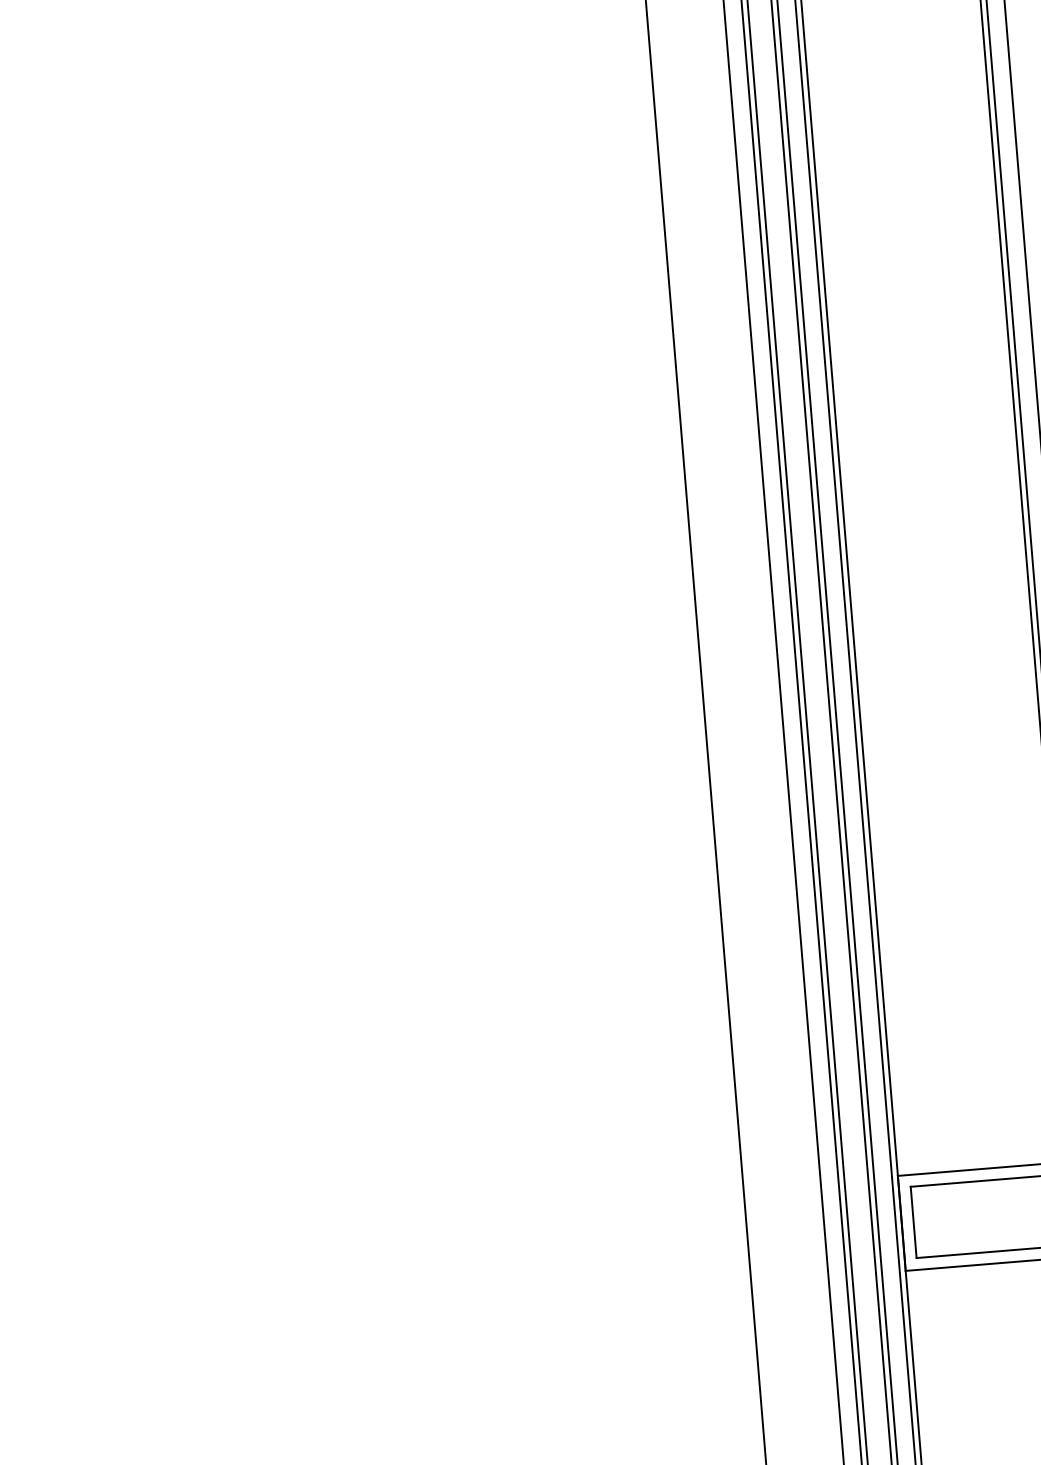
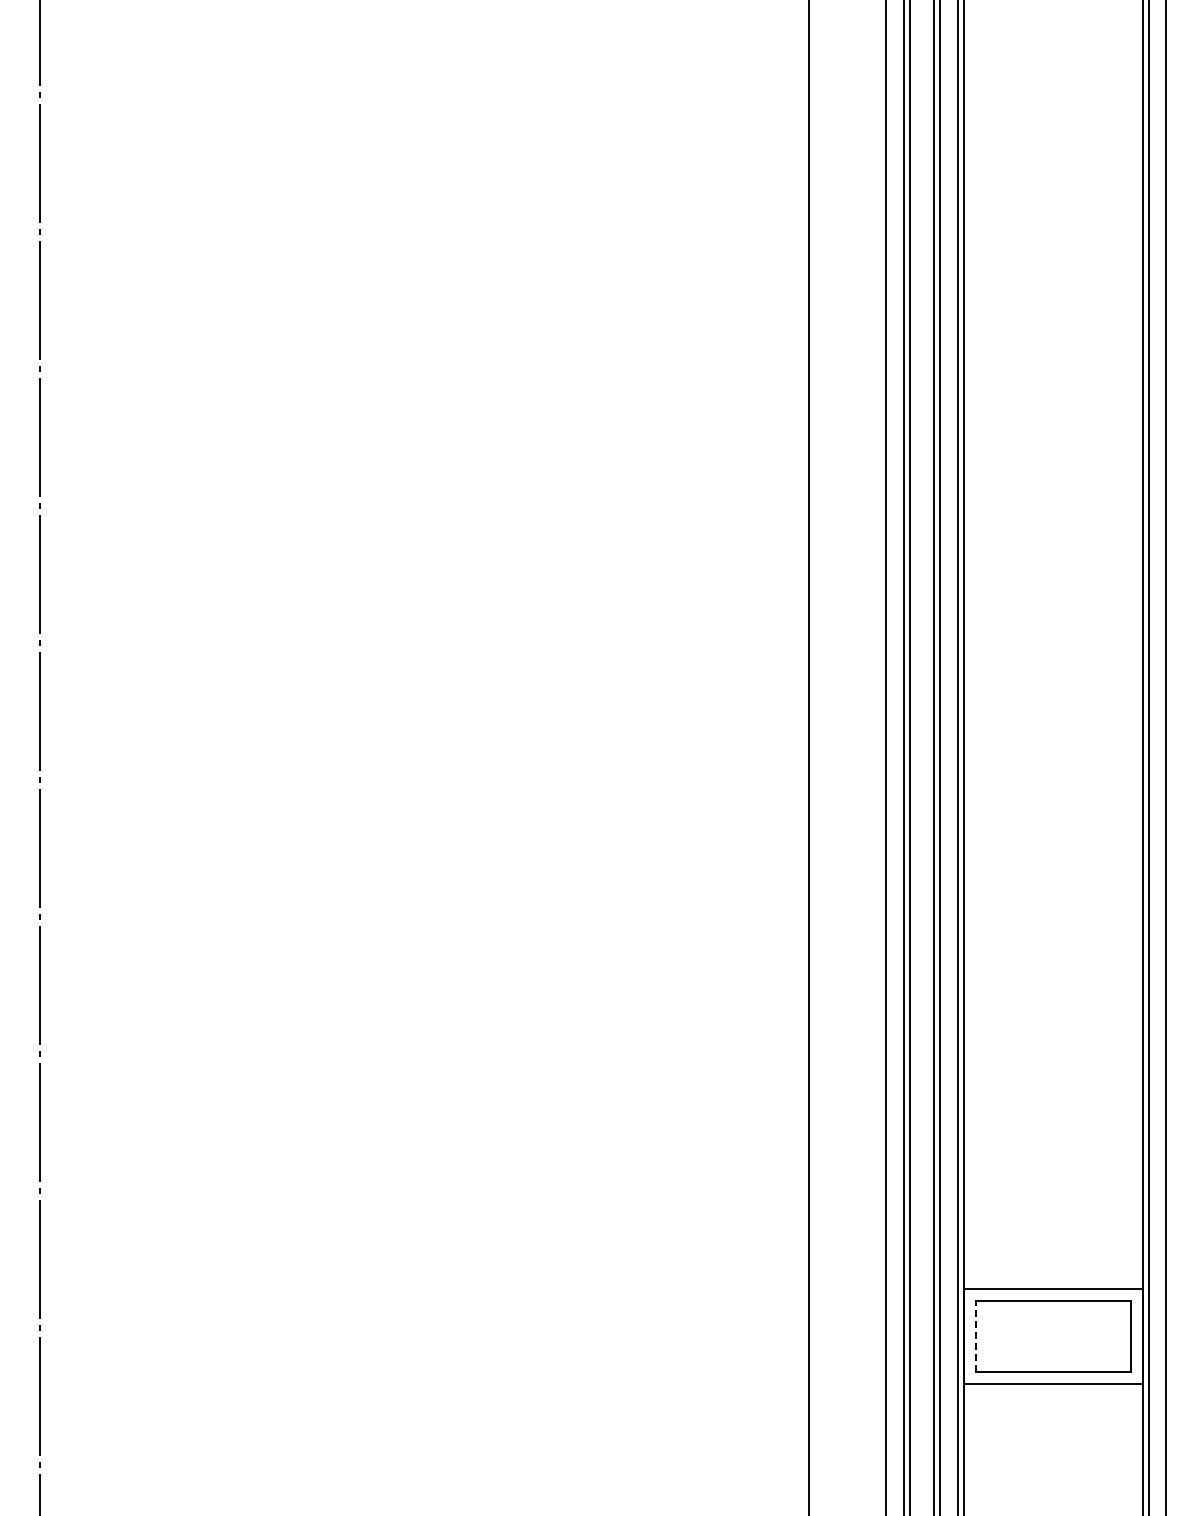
line: (913, 1222) -> (975, 1336), solid -> dashed

